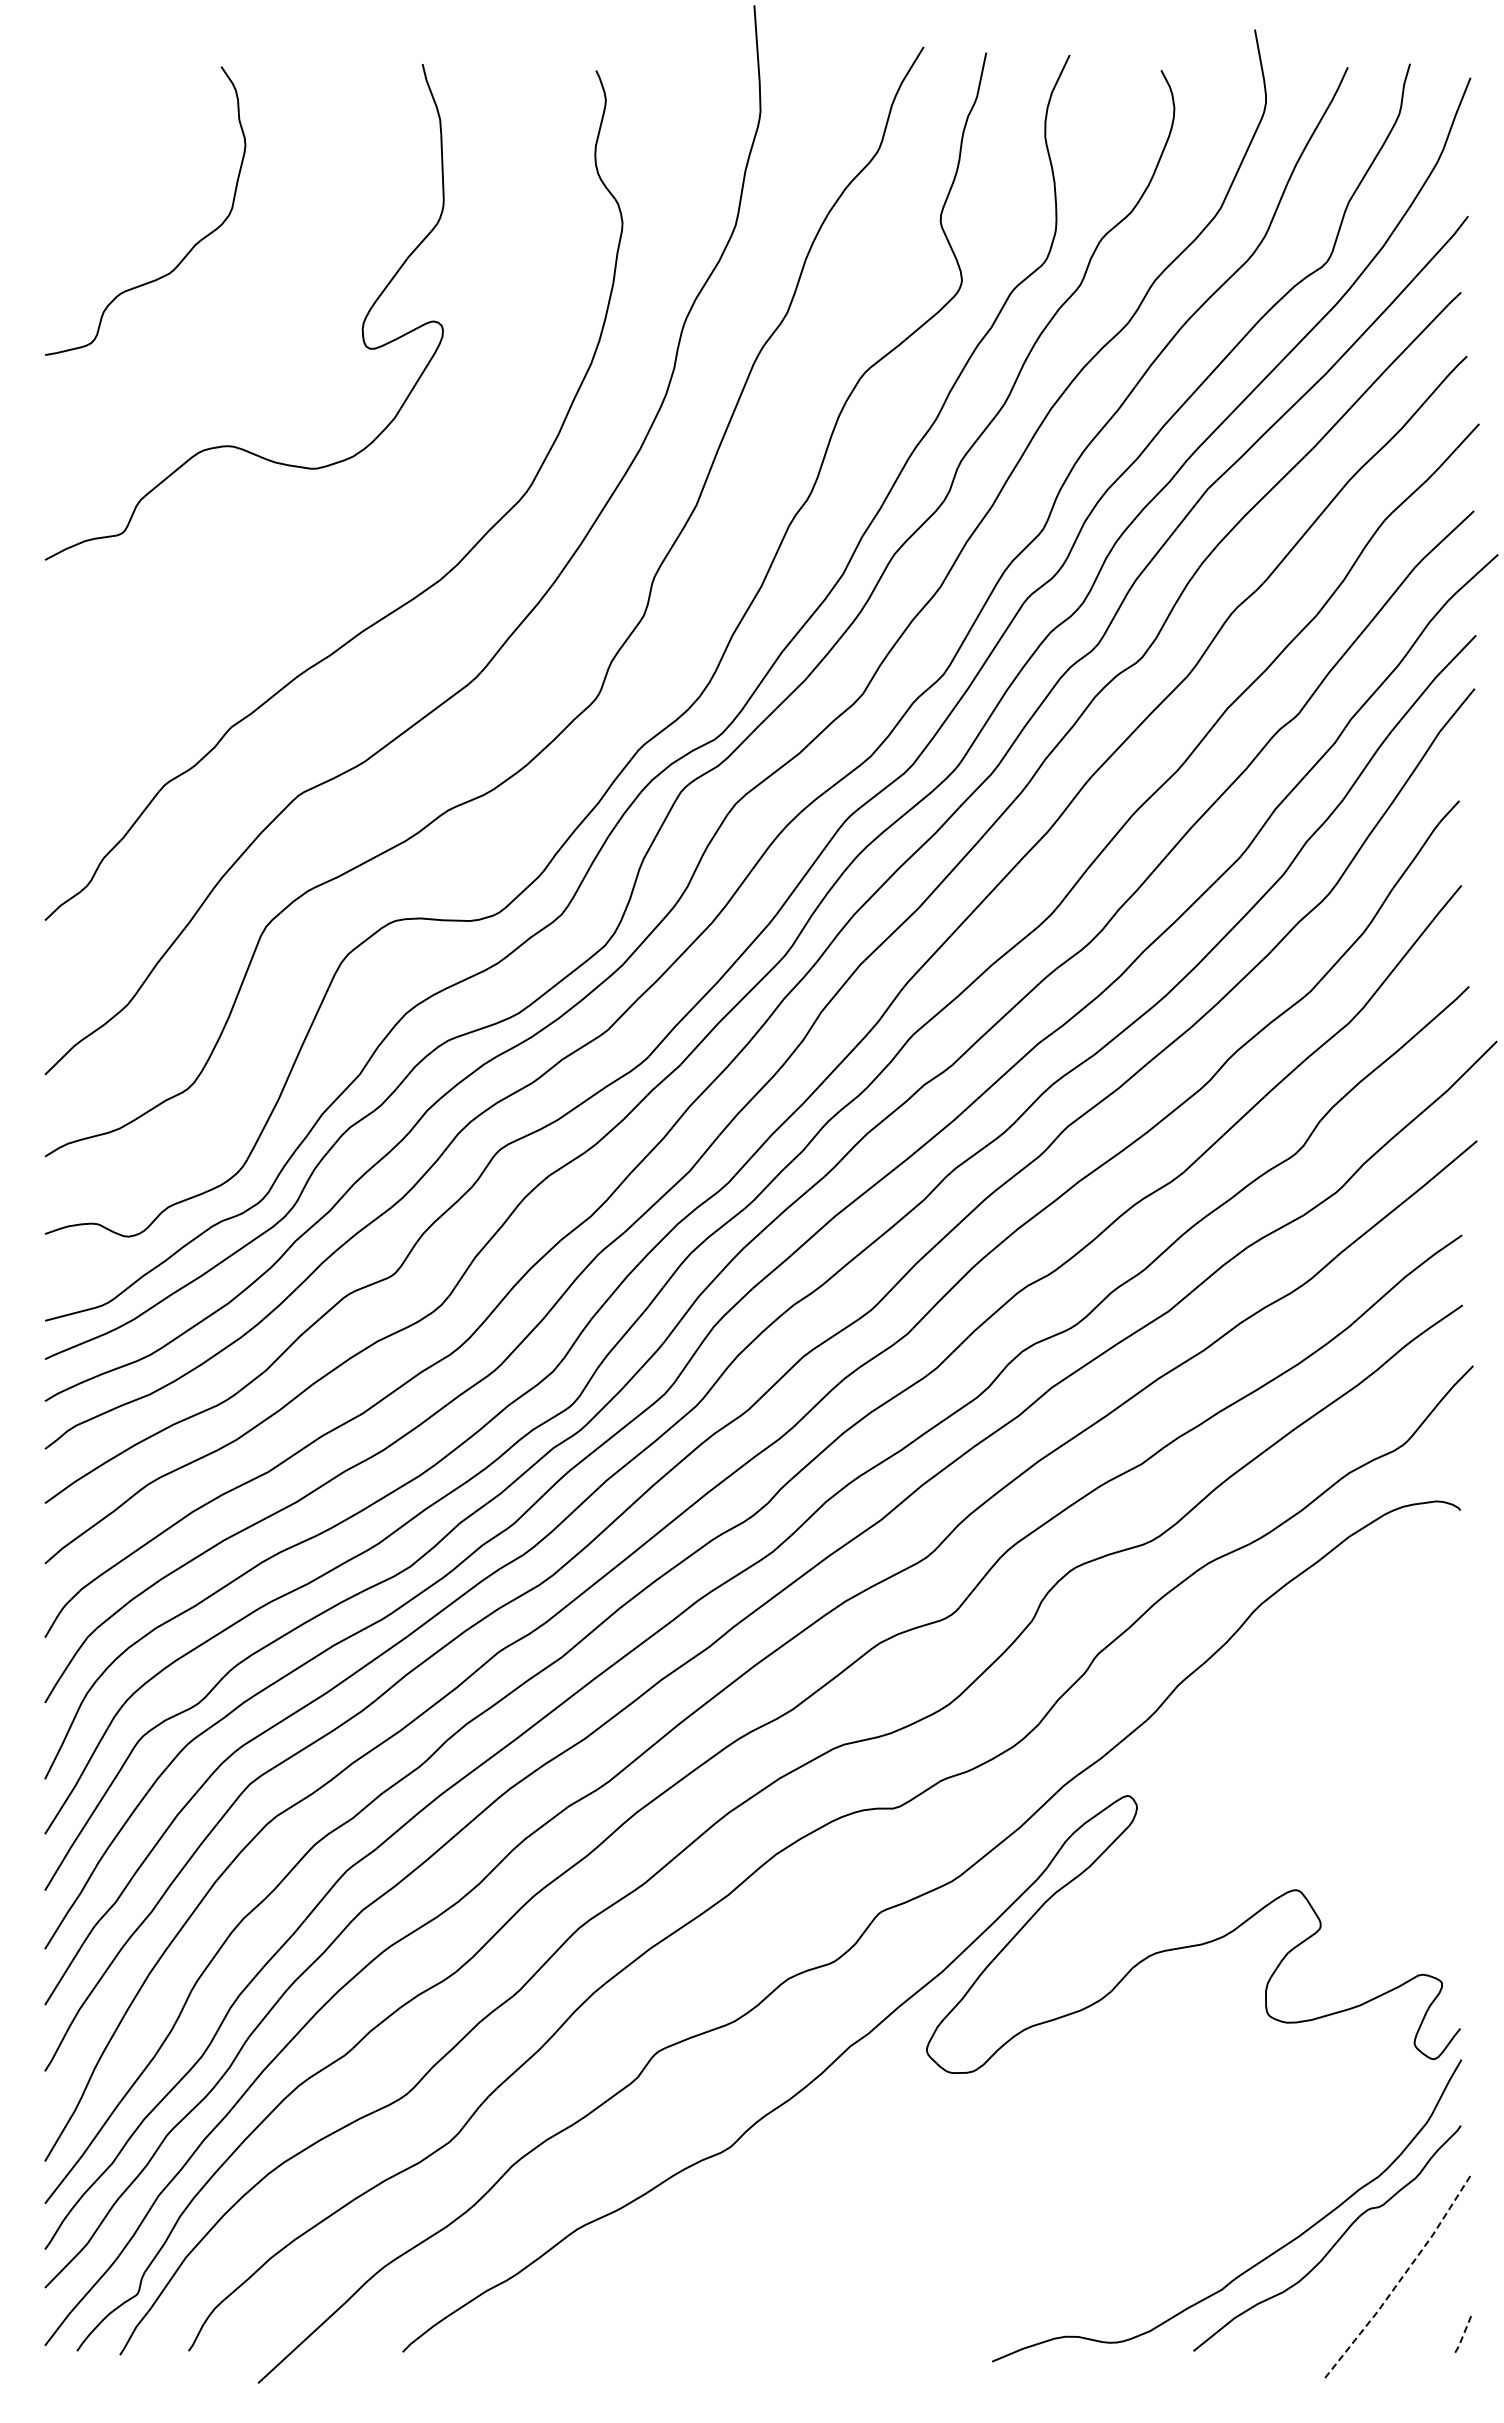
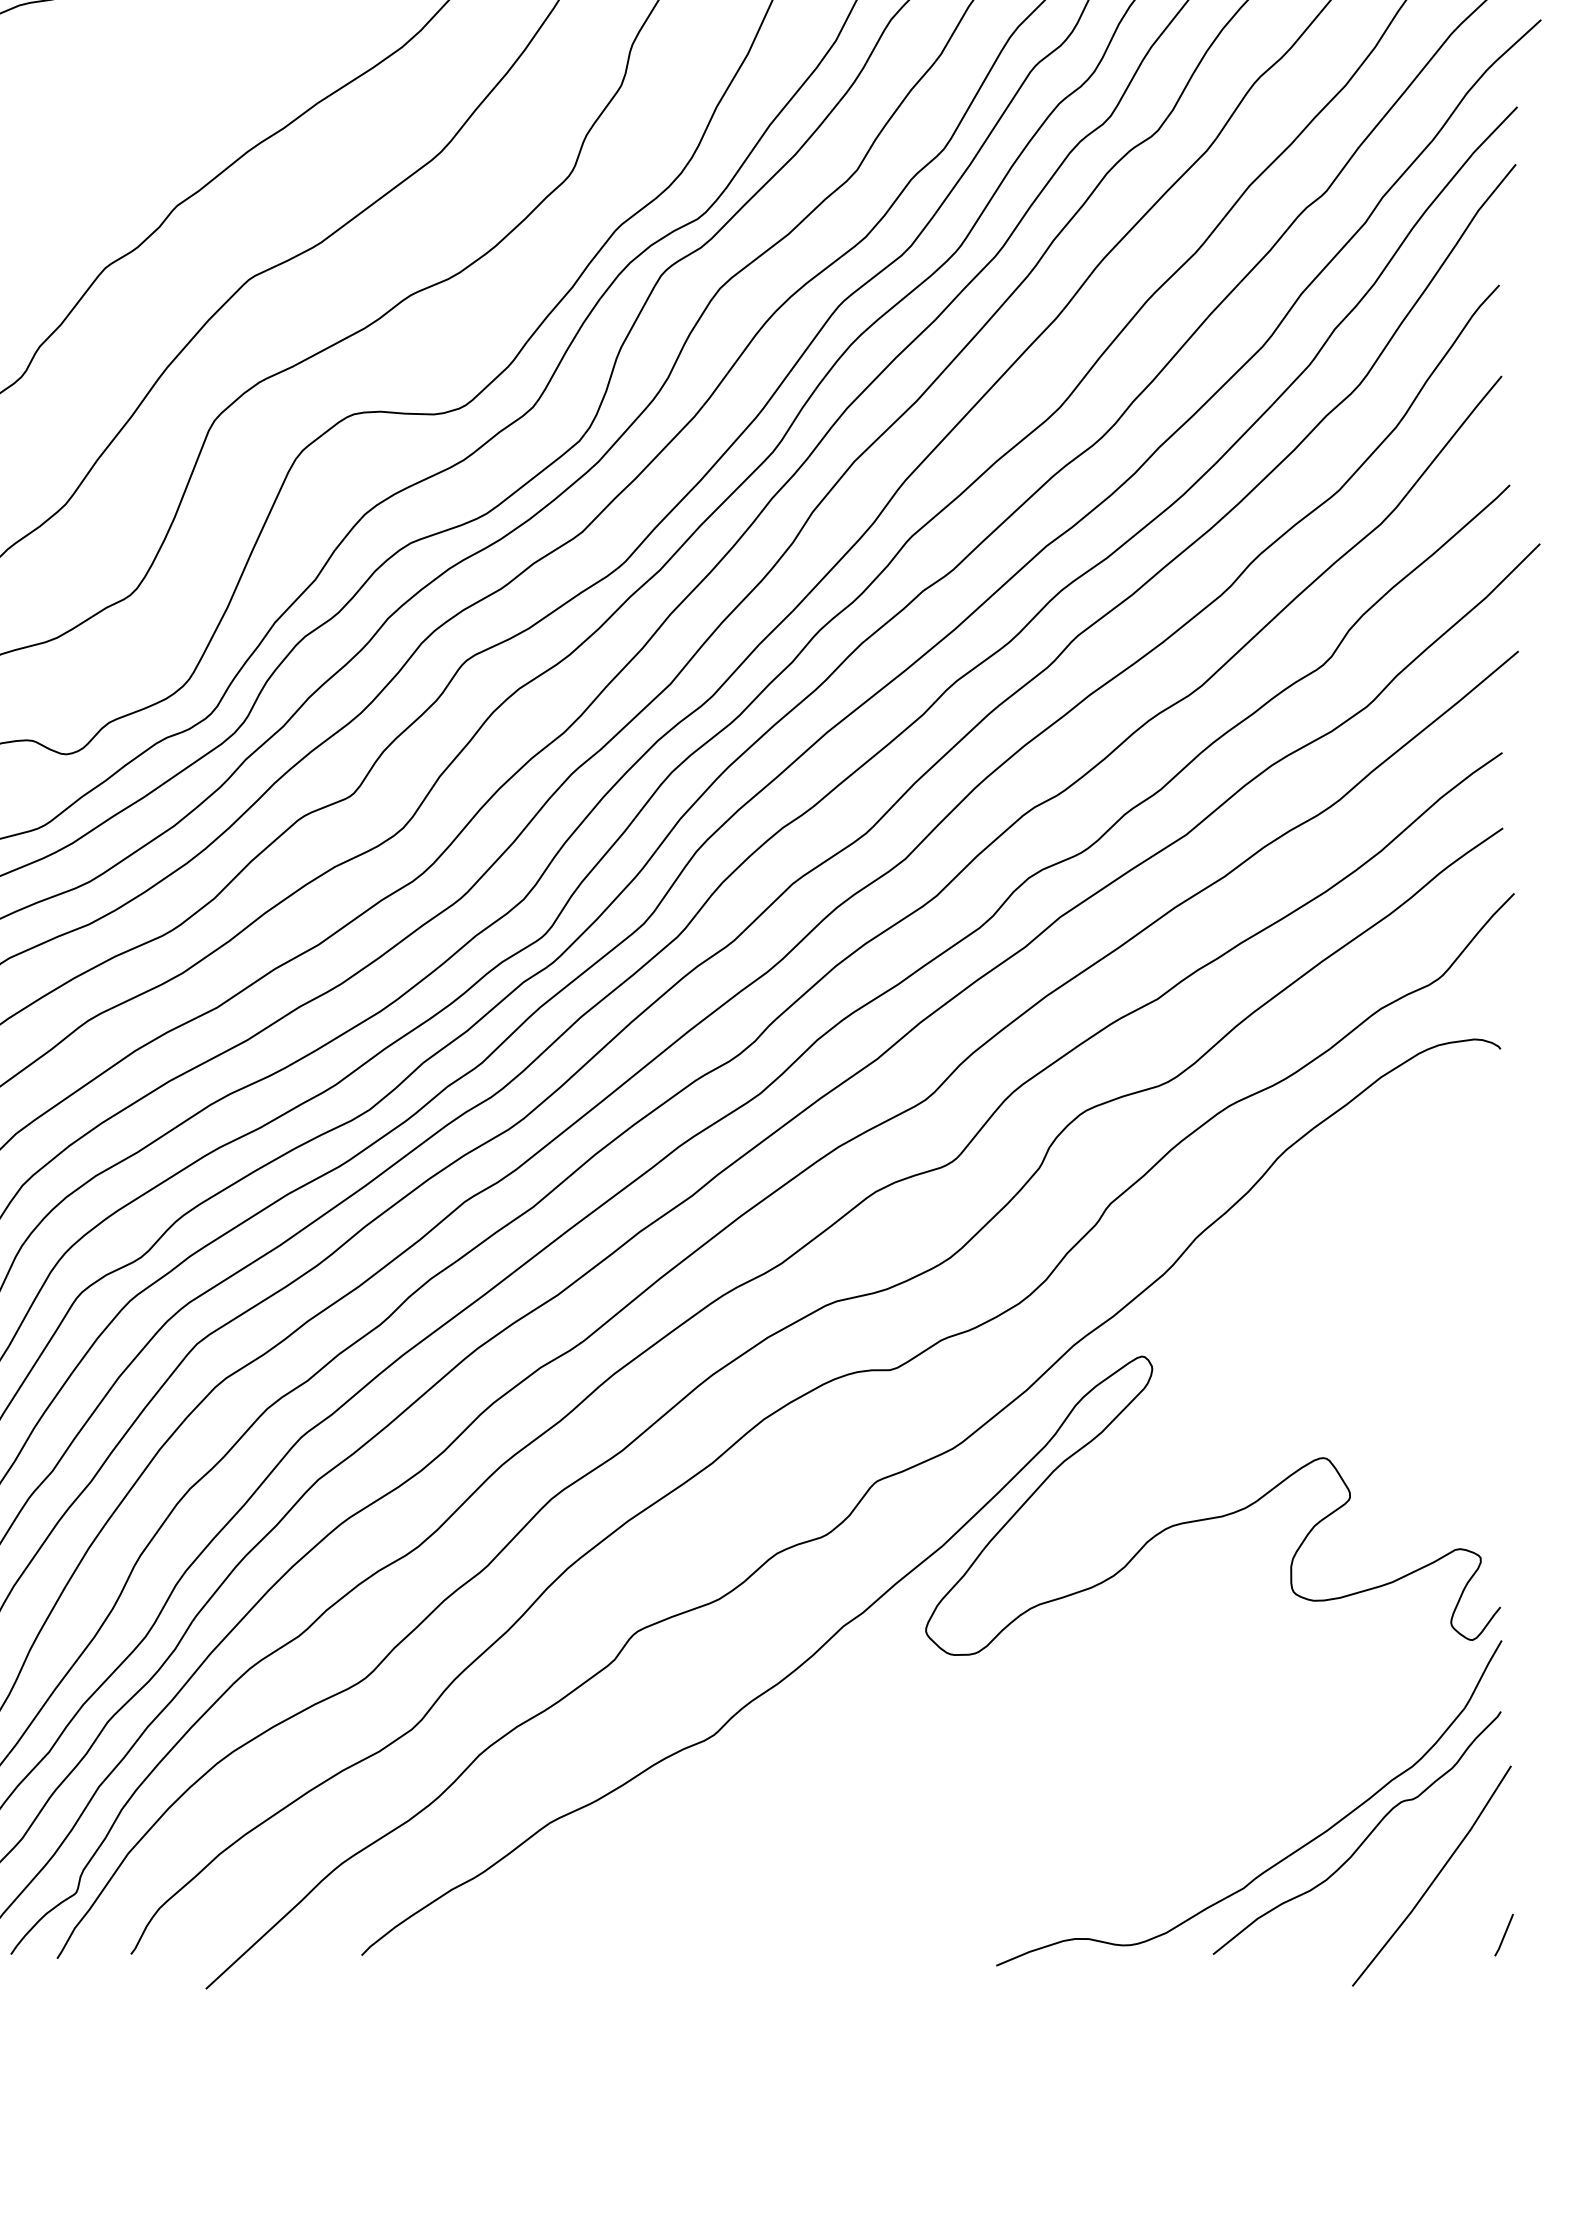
line: (1400, 2280) -> (1436, 1878), dashed -> solid
line: (1464, 2333) -> (1504, 1935), dashed -> solid

